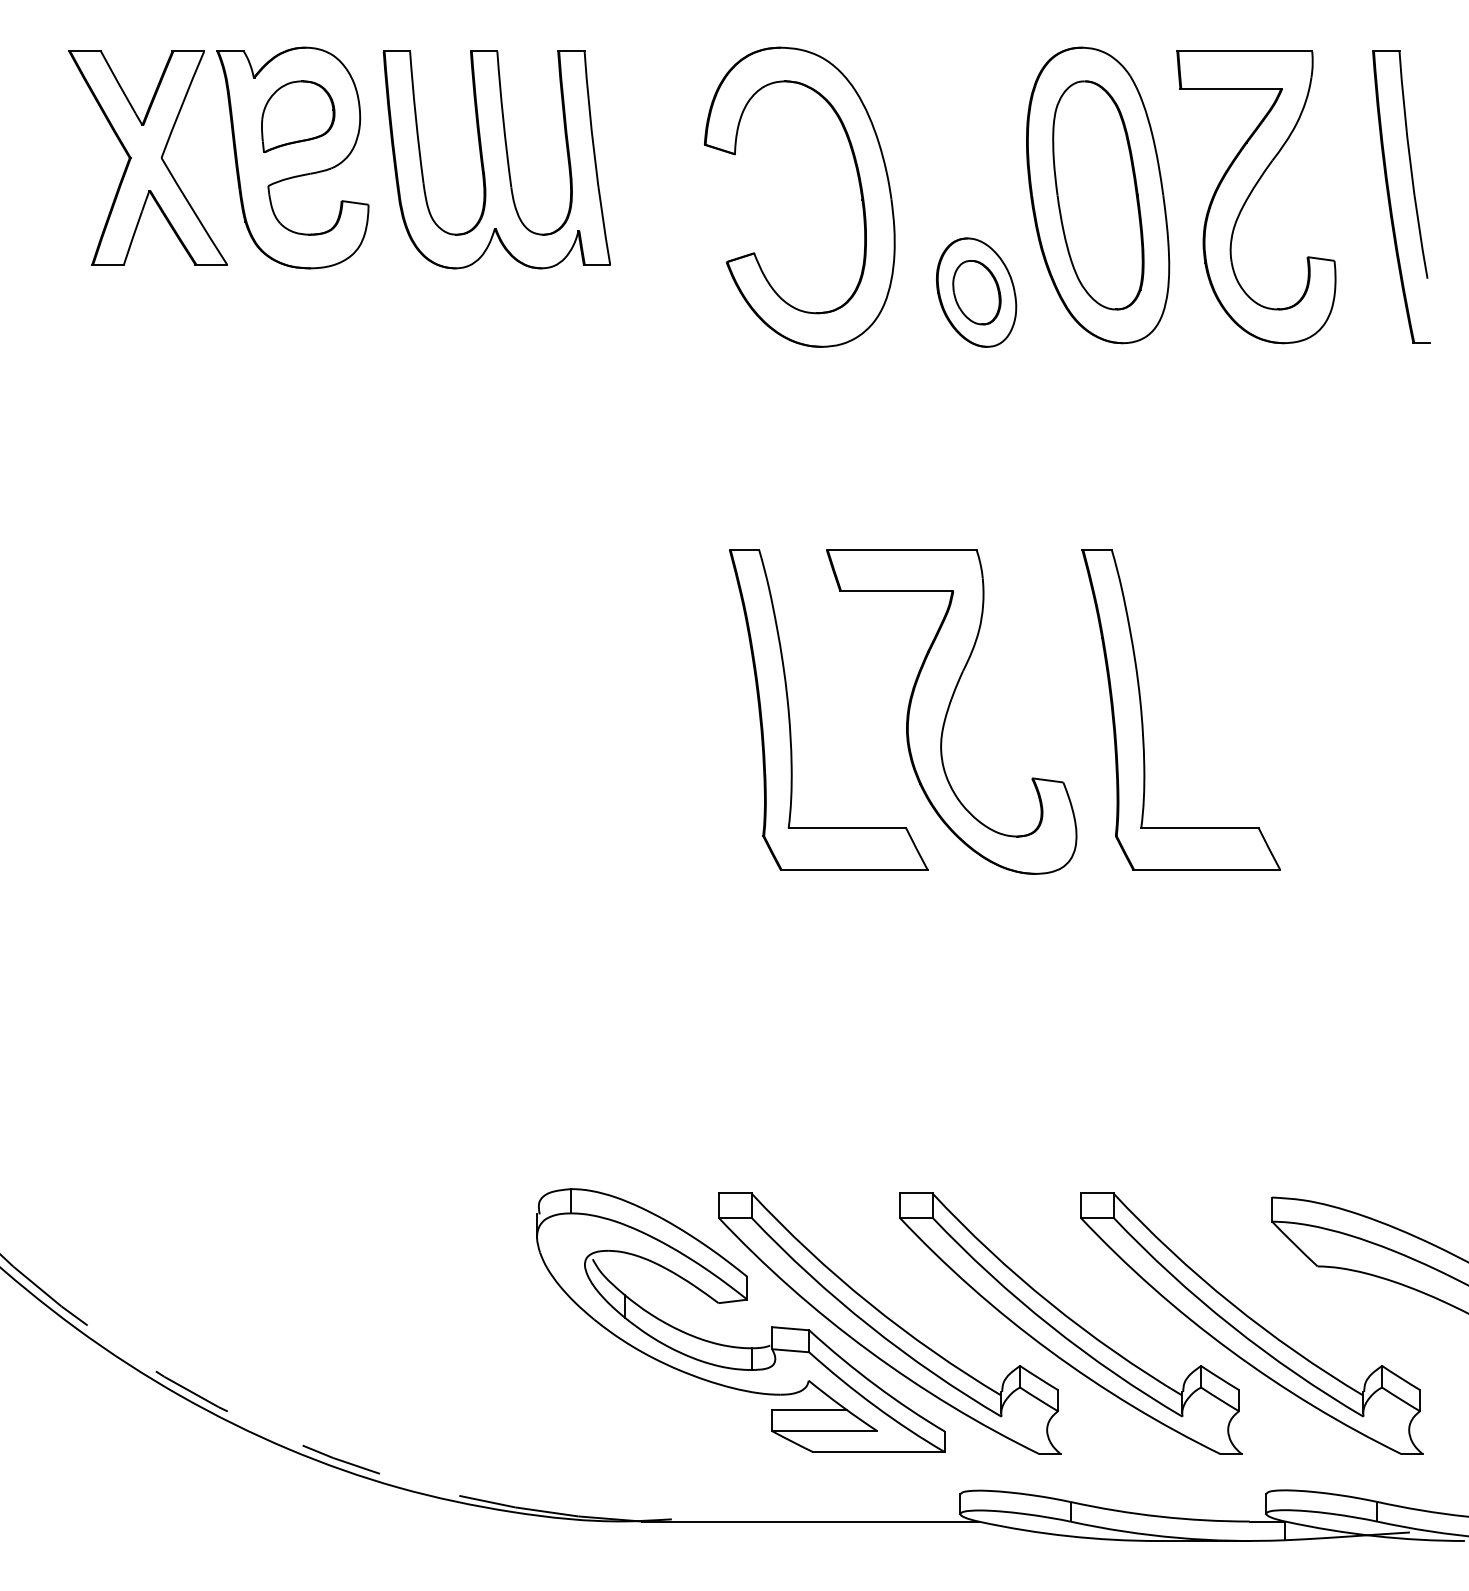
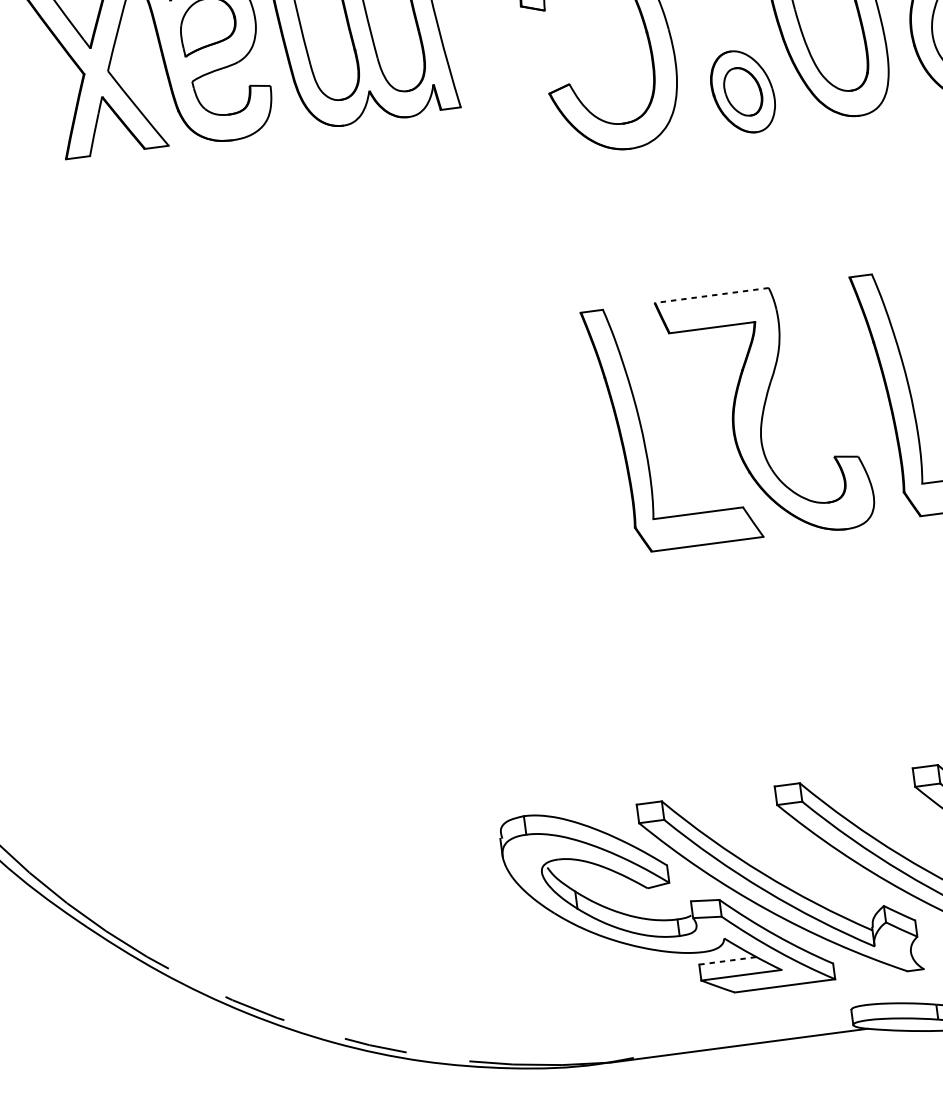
line: (901, 549) -> (711, 295), solid -> dashed
line: (809, 1410) -> (727, 961), solid -> dashed

